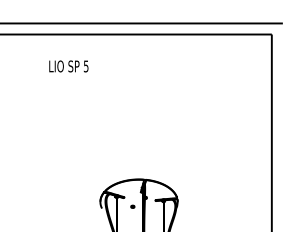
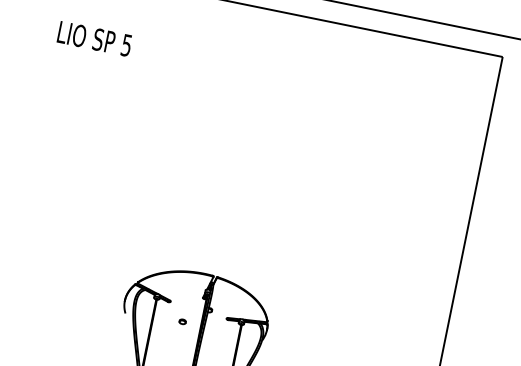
text: (68, 66) -> (94, 38), moved

